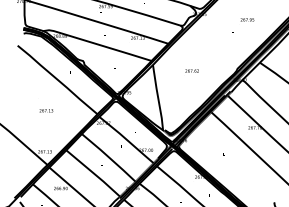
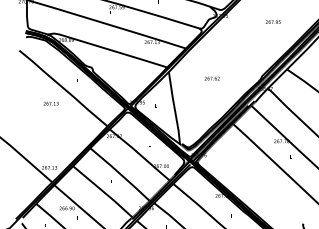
text: (46, 110) -> (51, 103), moved

